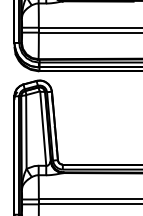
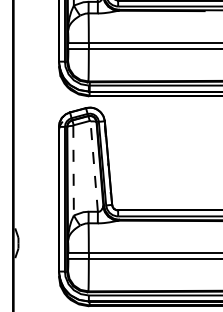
line: (43, 128) -> (94, 166), solid -> dashed
line: (26, 132) -> (73, 170), solid -> dashed

